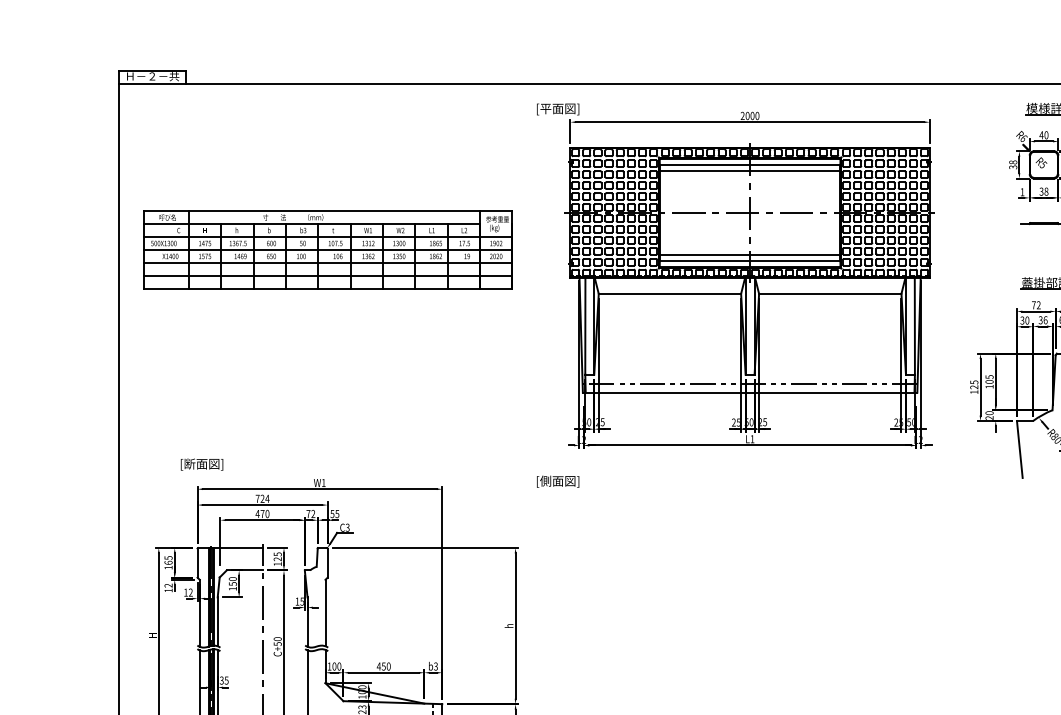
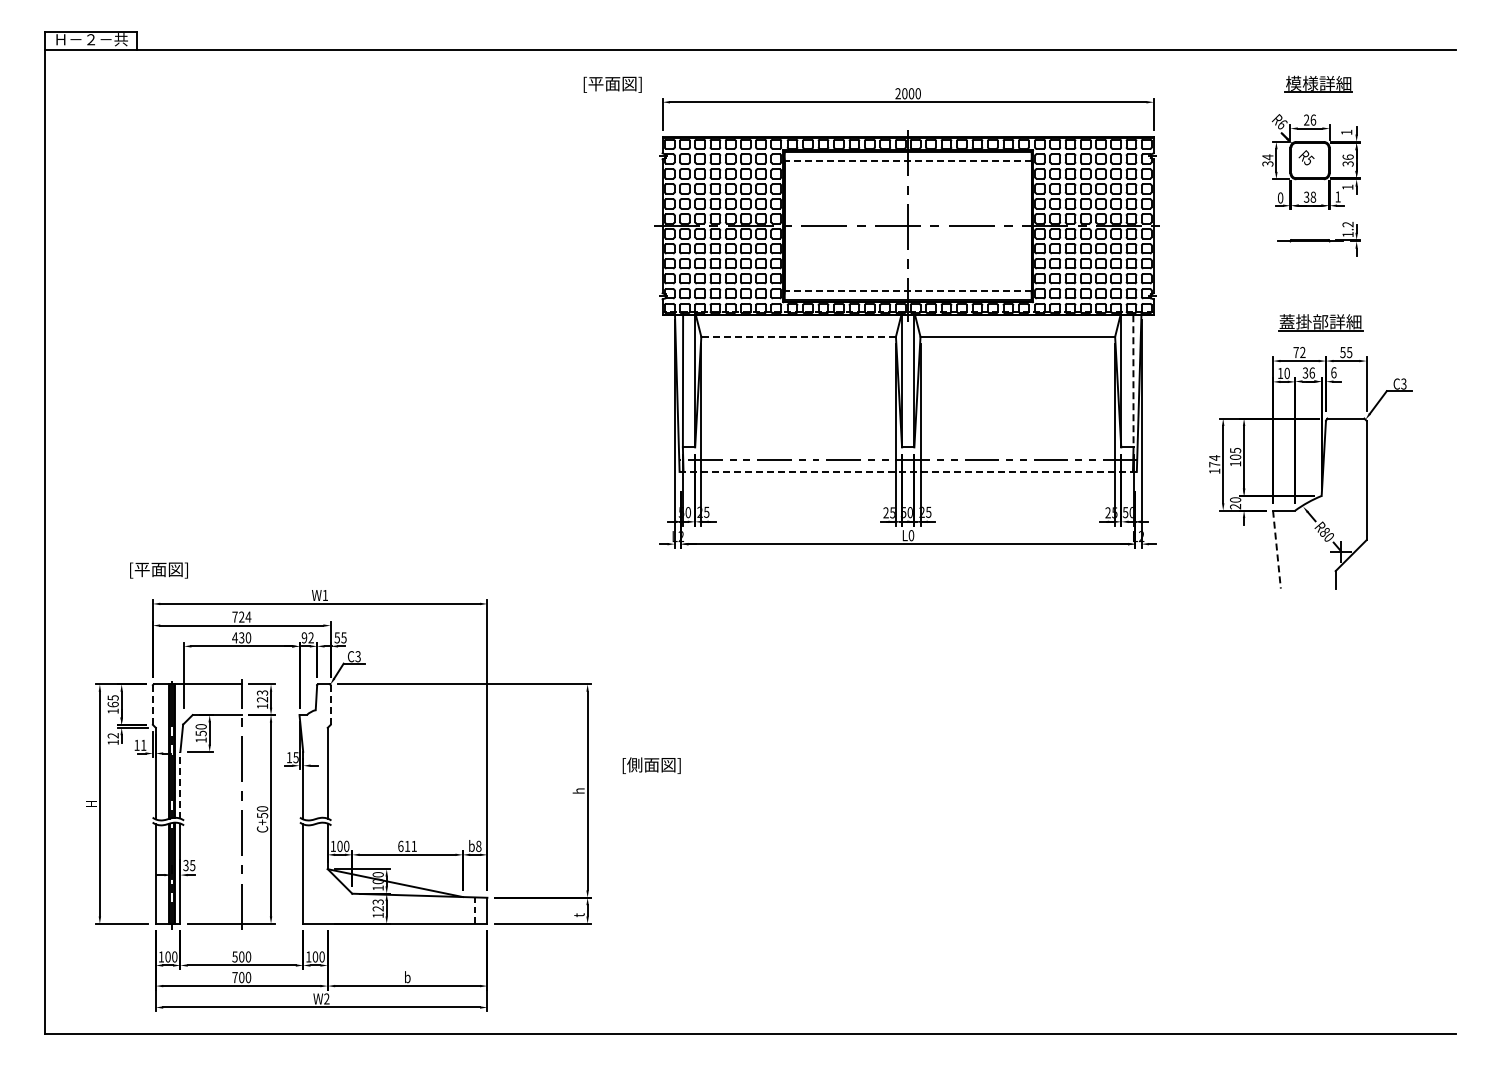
text: (557, 109) -> (612, 84), moved
text: (1043, 134) -> (1309, 119), 40 -> 26
text: (1012, 162) -> (1267, 157), 38 -> 34
line: (749, 165) -> (907, 161), solid -> dashed
line: (749, 170) -> (907, 168), removed
text: (1022, 191) -> (1280, 197), 1 -> 0
part: (327, 249) -> (330, 276), removed
line: (749, 255) -> (907, 284), removed
line: (749, 260) -> (907, 291), solid -> dashed
line: (669, 293) -> (798, 336), solid -> dashed
text: (1022, 320) -> (1280, 373), 30 -> 10
line: (914, 326) -> (1133, 381), solid -> dashed
text: (974, 385) -> (1214, 461), 125 -> 174
line: (750, 392) -> (908, 471), solid -> dashed
text: (752, 439) -> (911, 535), L1 -> L0
line: (1019, 450) -> (1276, 550), solid -> dashed
text: (189, 464) -> (141, 569), [断面図] -> [平面図]
text: (557, 481) -> (651, 765), moved
text: (262, 513) -> (241, 637), 470 -> 430
text: (308, 513) -> (304, 637), 72 -> 92
text: (277, 553) -> (261, 692), 125 -> 123
line: (197, 562) -> (152, 704), solid -> dashed
line: (327, 562) -> (330, 704), solid -> dashed
text: (190, 592) -> (143, 744), 12 -> 11
line: (217, 621) -> (180, 784), solid -> dashed
text: (383, 666) -> (406, 846), 450 -> 611
text: (435, 666) -> (478, 846), b3 -> b8

